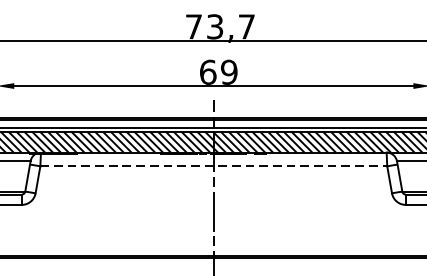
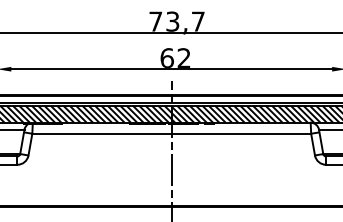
text: (228, 71) -> (183, 57), 69 -> 62
line: (214, 165) -> (172, 133), dashed -> solid

